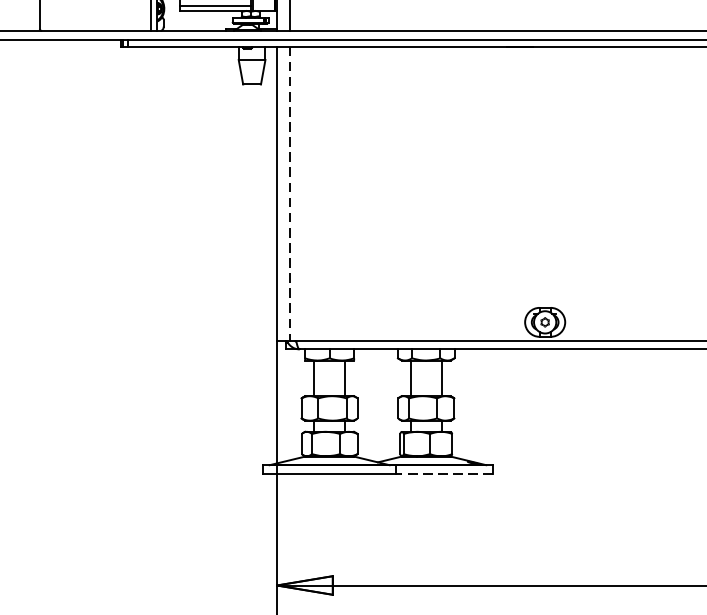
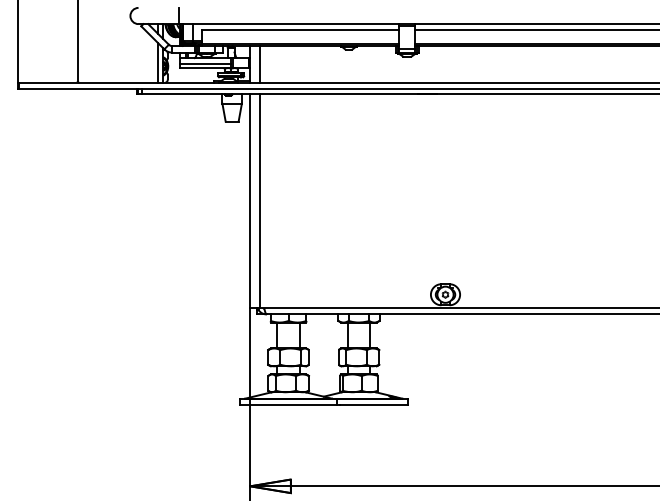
line: (291, 194) -> (260, 201), dashed -> solid
line: (447, 474) -> (374, 405), dashed -> solid

